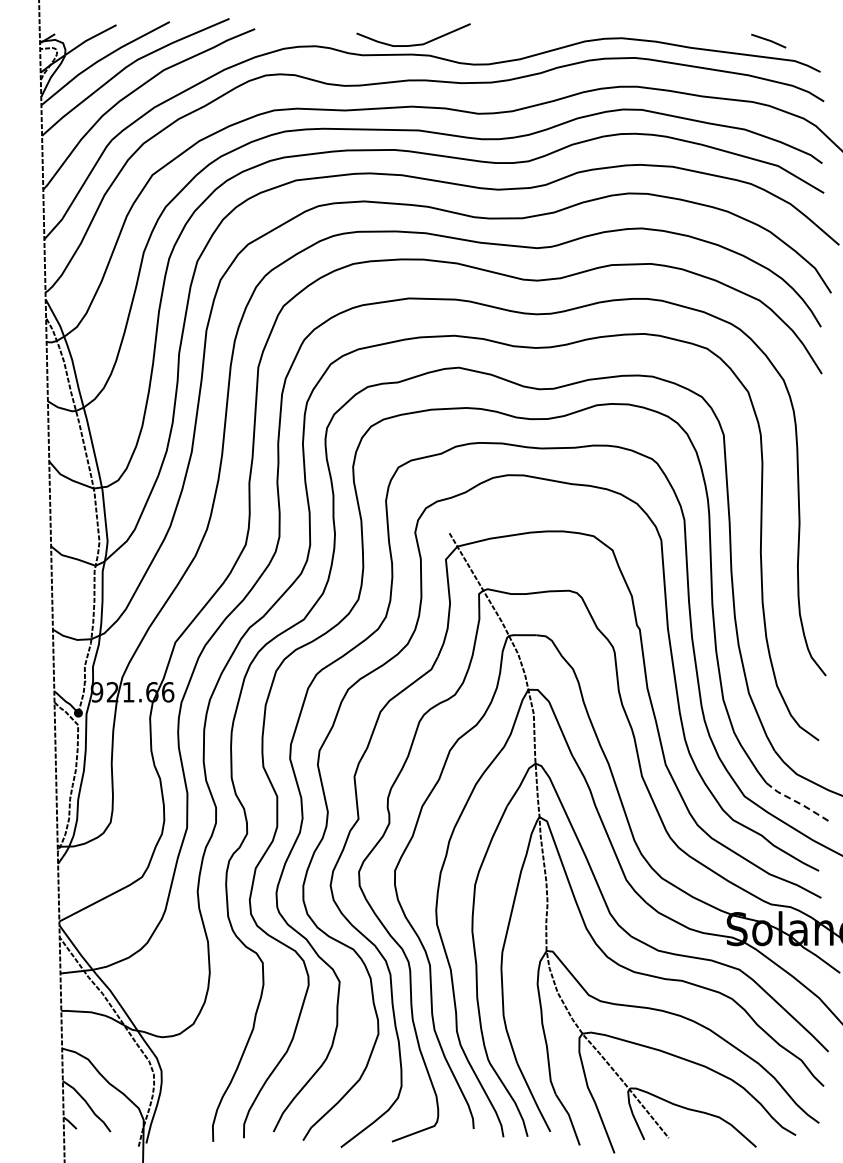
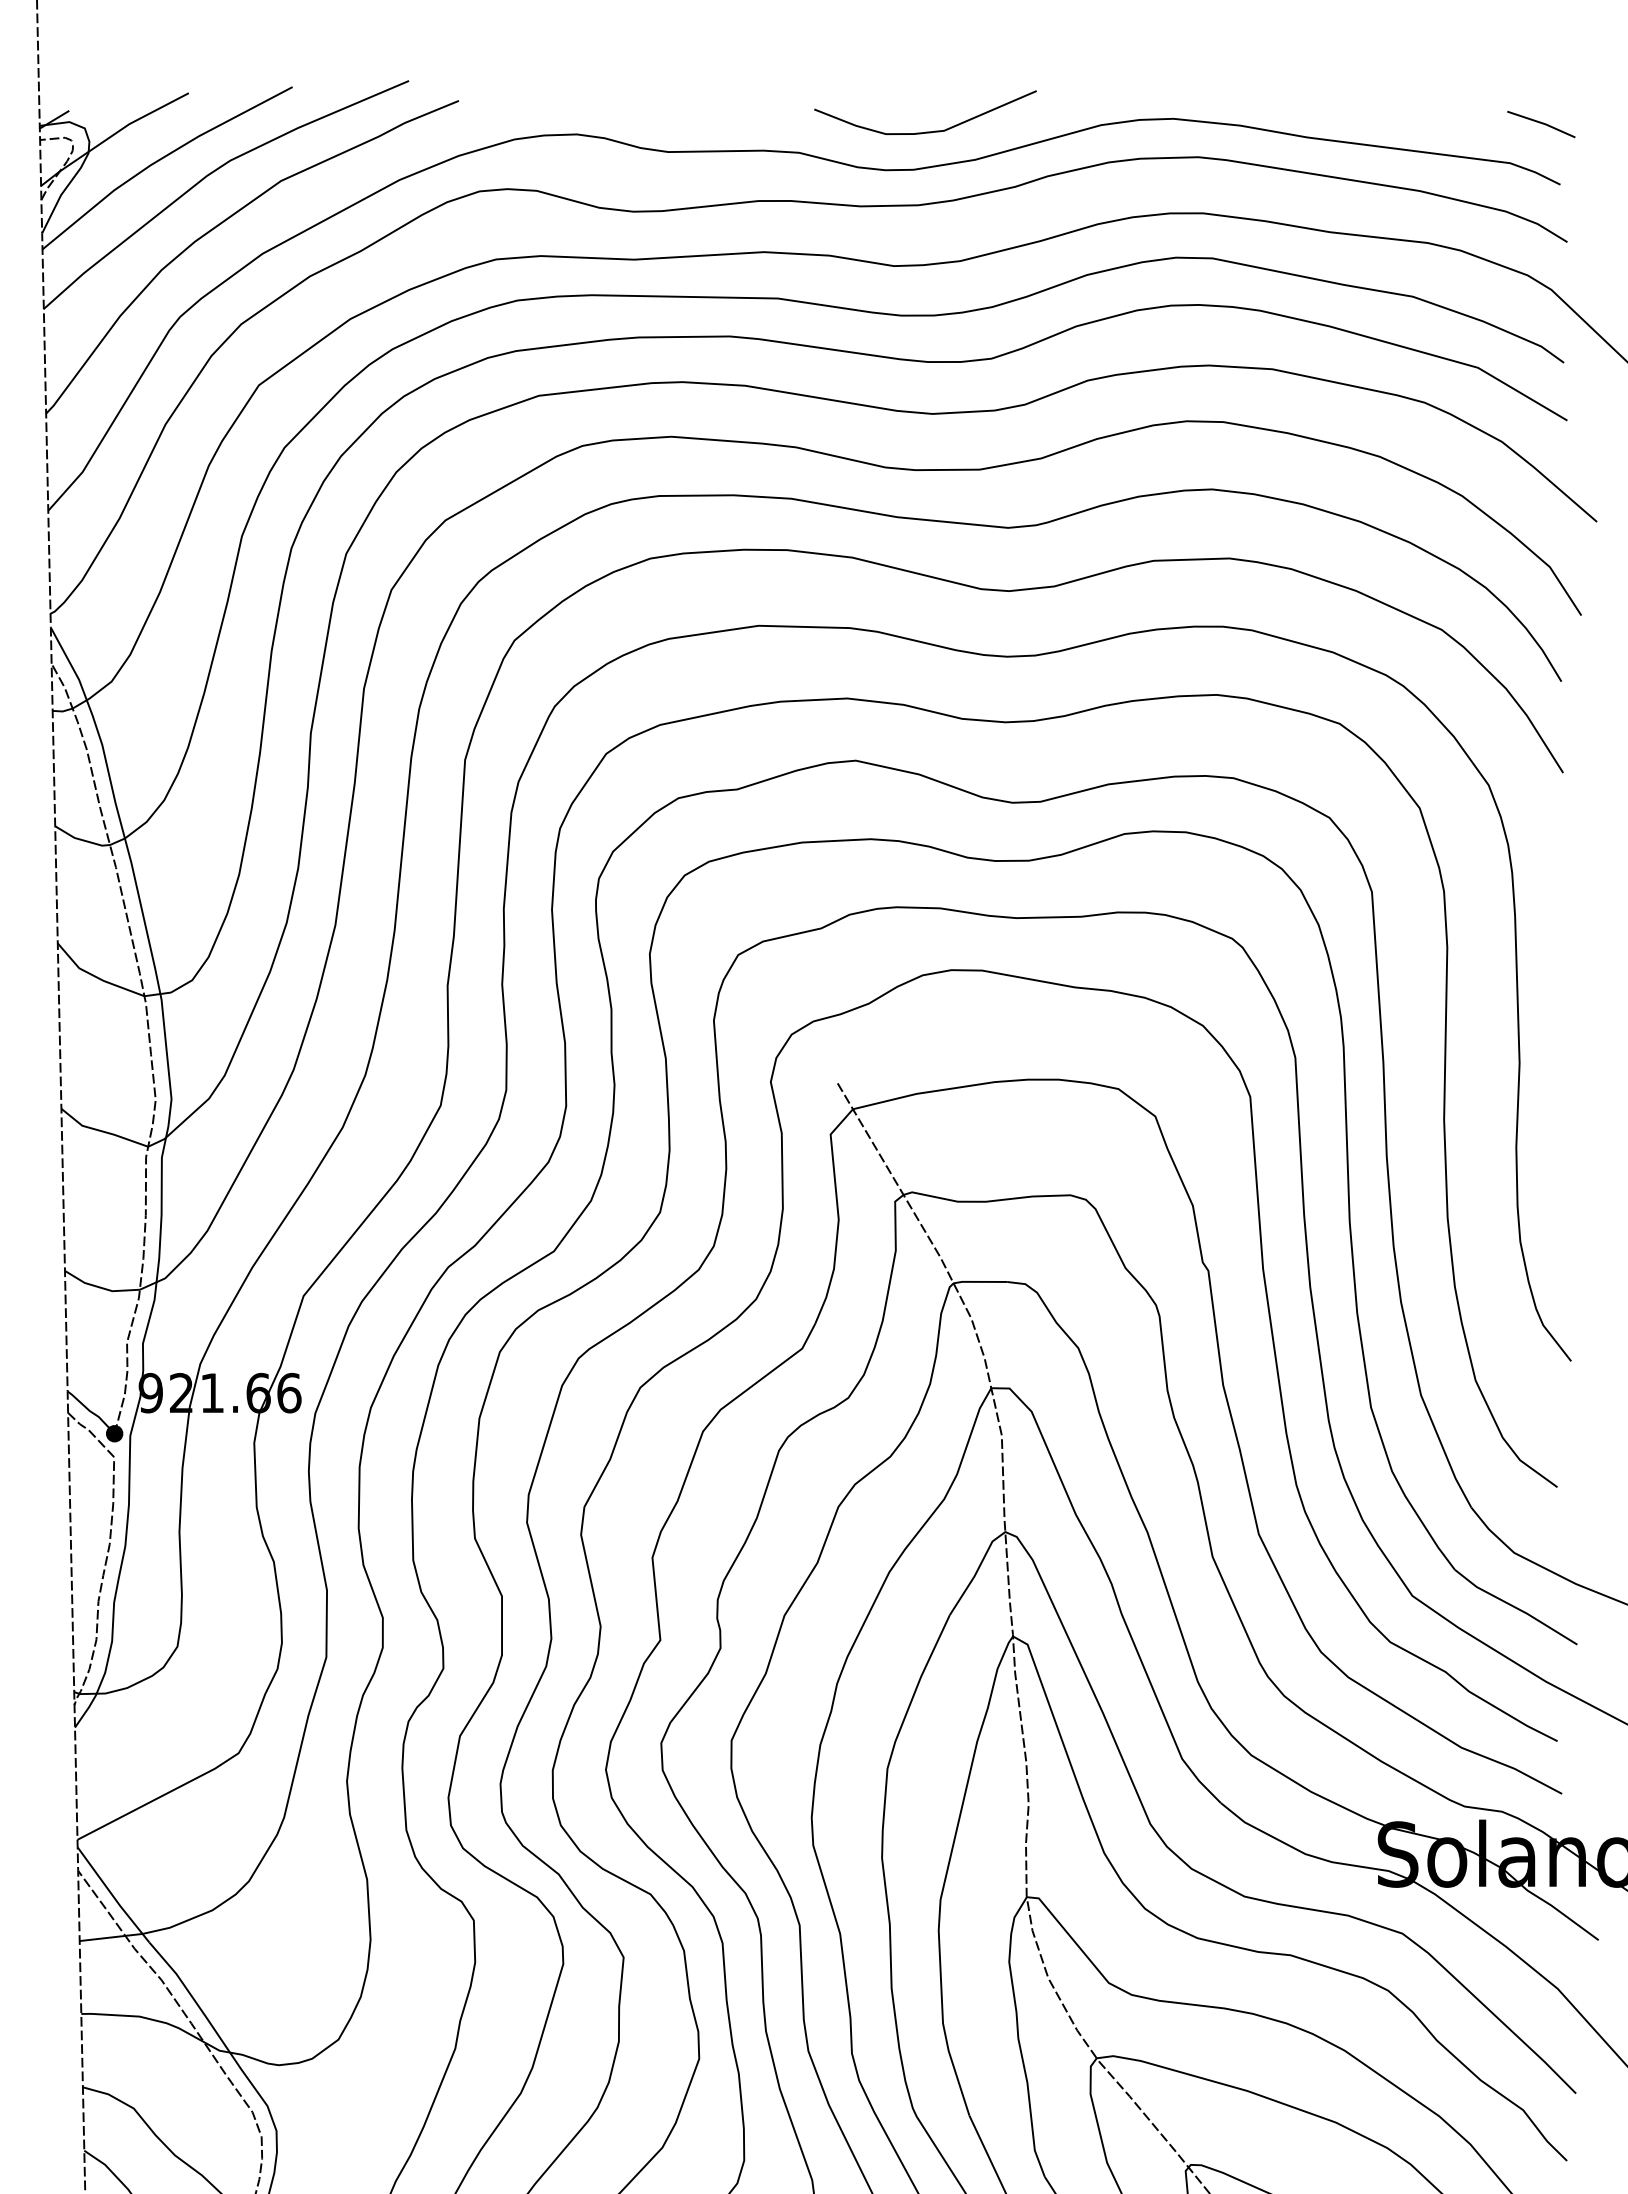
line: (768, 40) -> (1540, 123), moved
curve: (413, 44) -> (925, 131), moved
line: (797, 802) -> (1515, 1607), dashed -> solid

